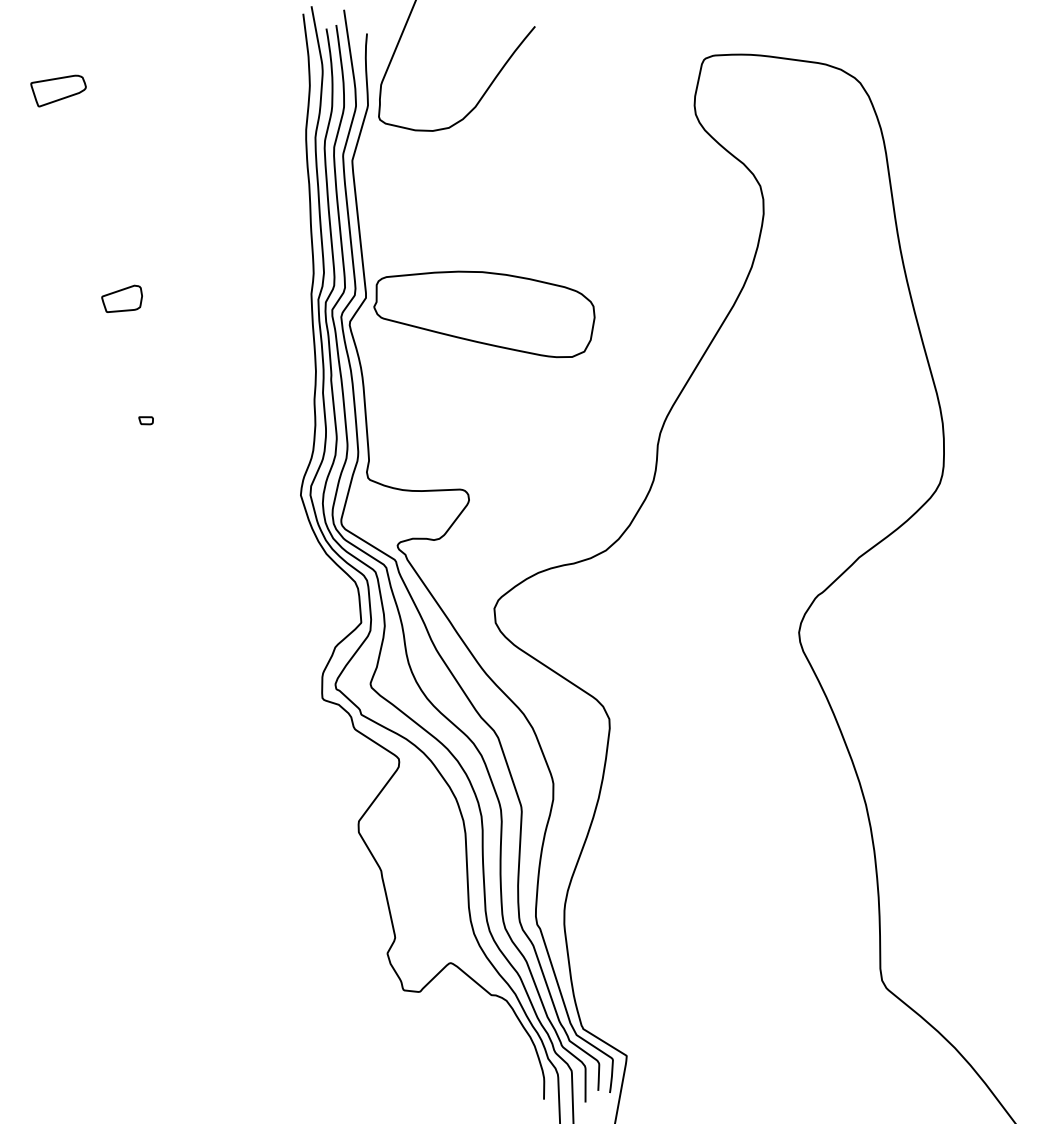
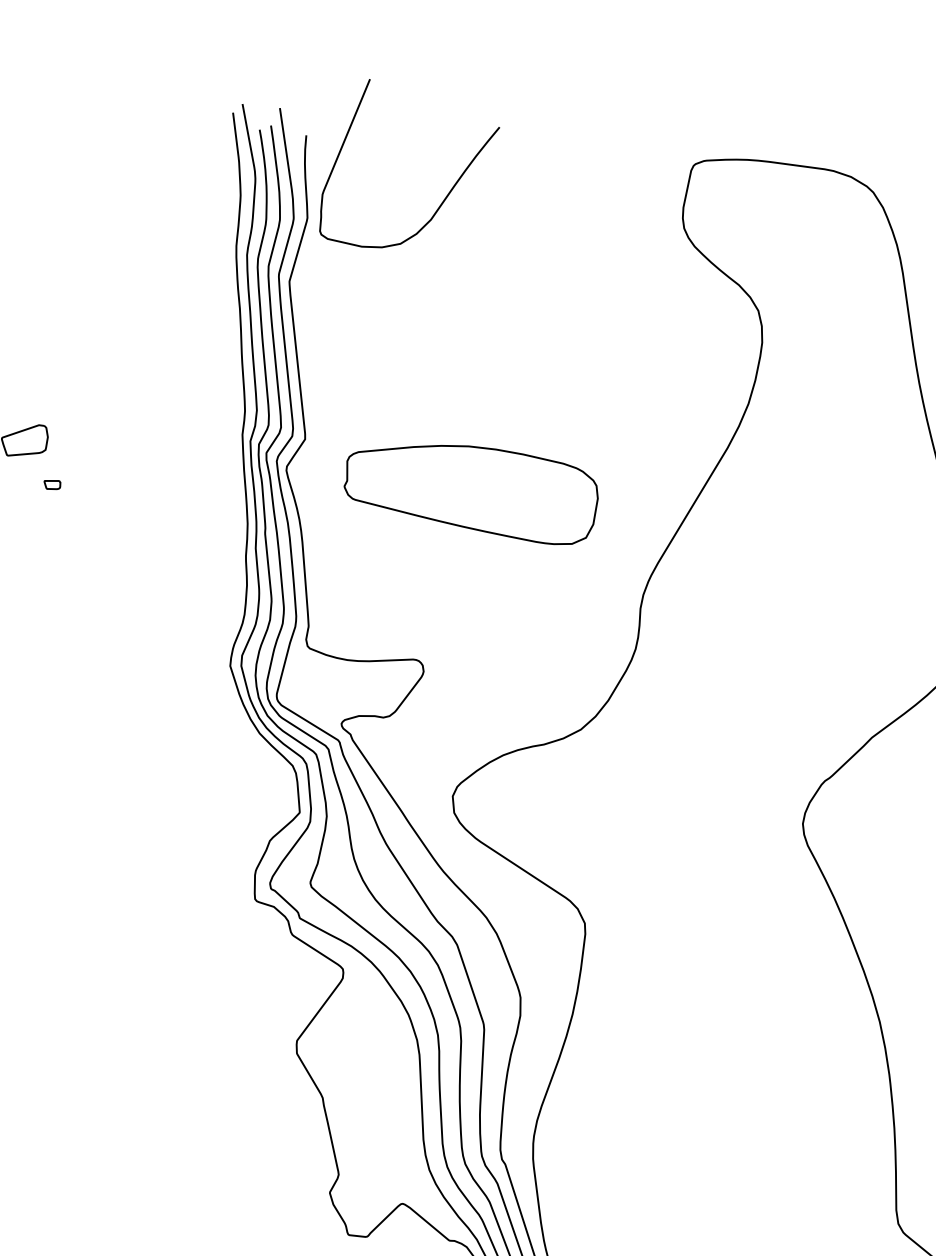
part: (484, 314) -> (471, 495), moved
part: (145, 420) -> (51, 484), moved

